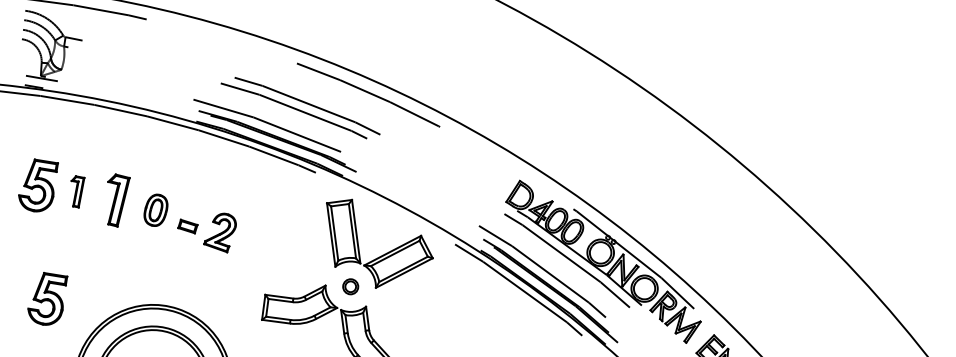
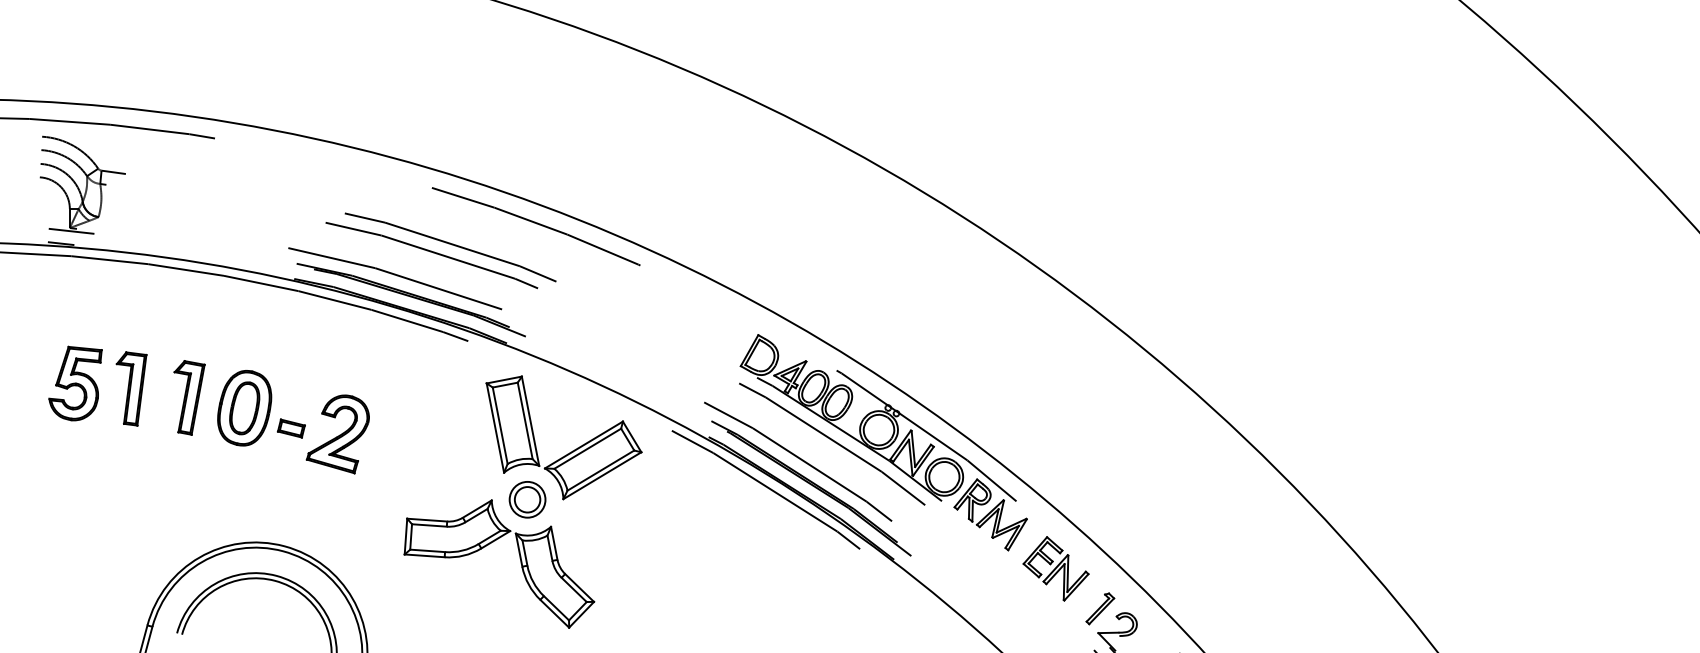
part: (77, 191) -> (131, 388), size x1.67
part: (155, 210) -> (244, 408), size x1.67
part: (220, 232) -> (337, 434), size x1.43
part: (350, 286) -> (527, 499), size x1.67
part: (47, 299) -> (98, 543), removed

